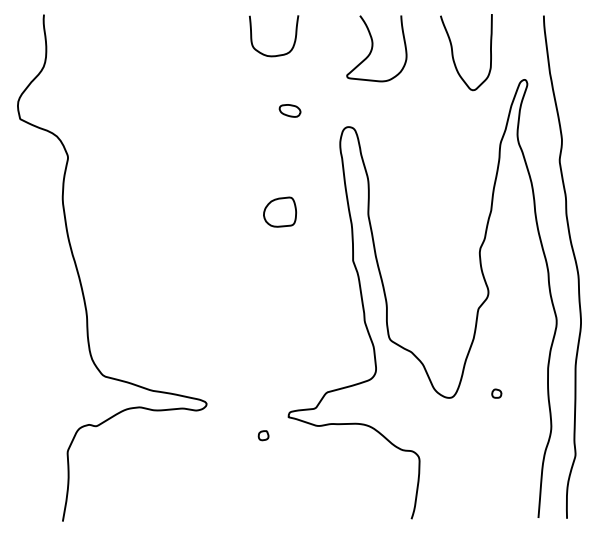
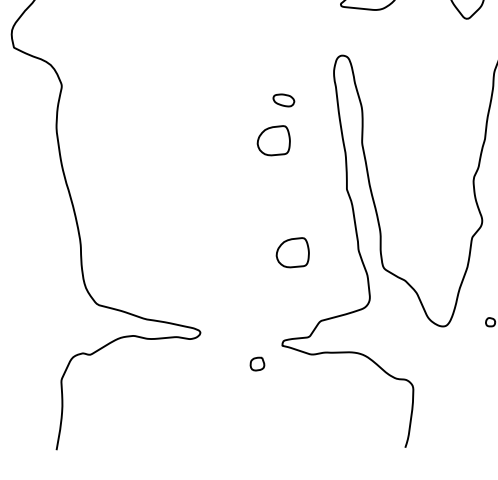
part: (289, 110) -> (283, 100), moved
part: (299, 323) -> (293, 252), added
part: (263, 435) -> (257, 364), size x1.4

